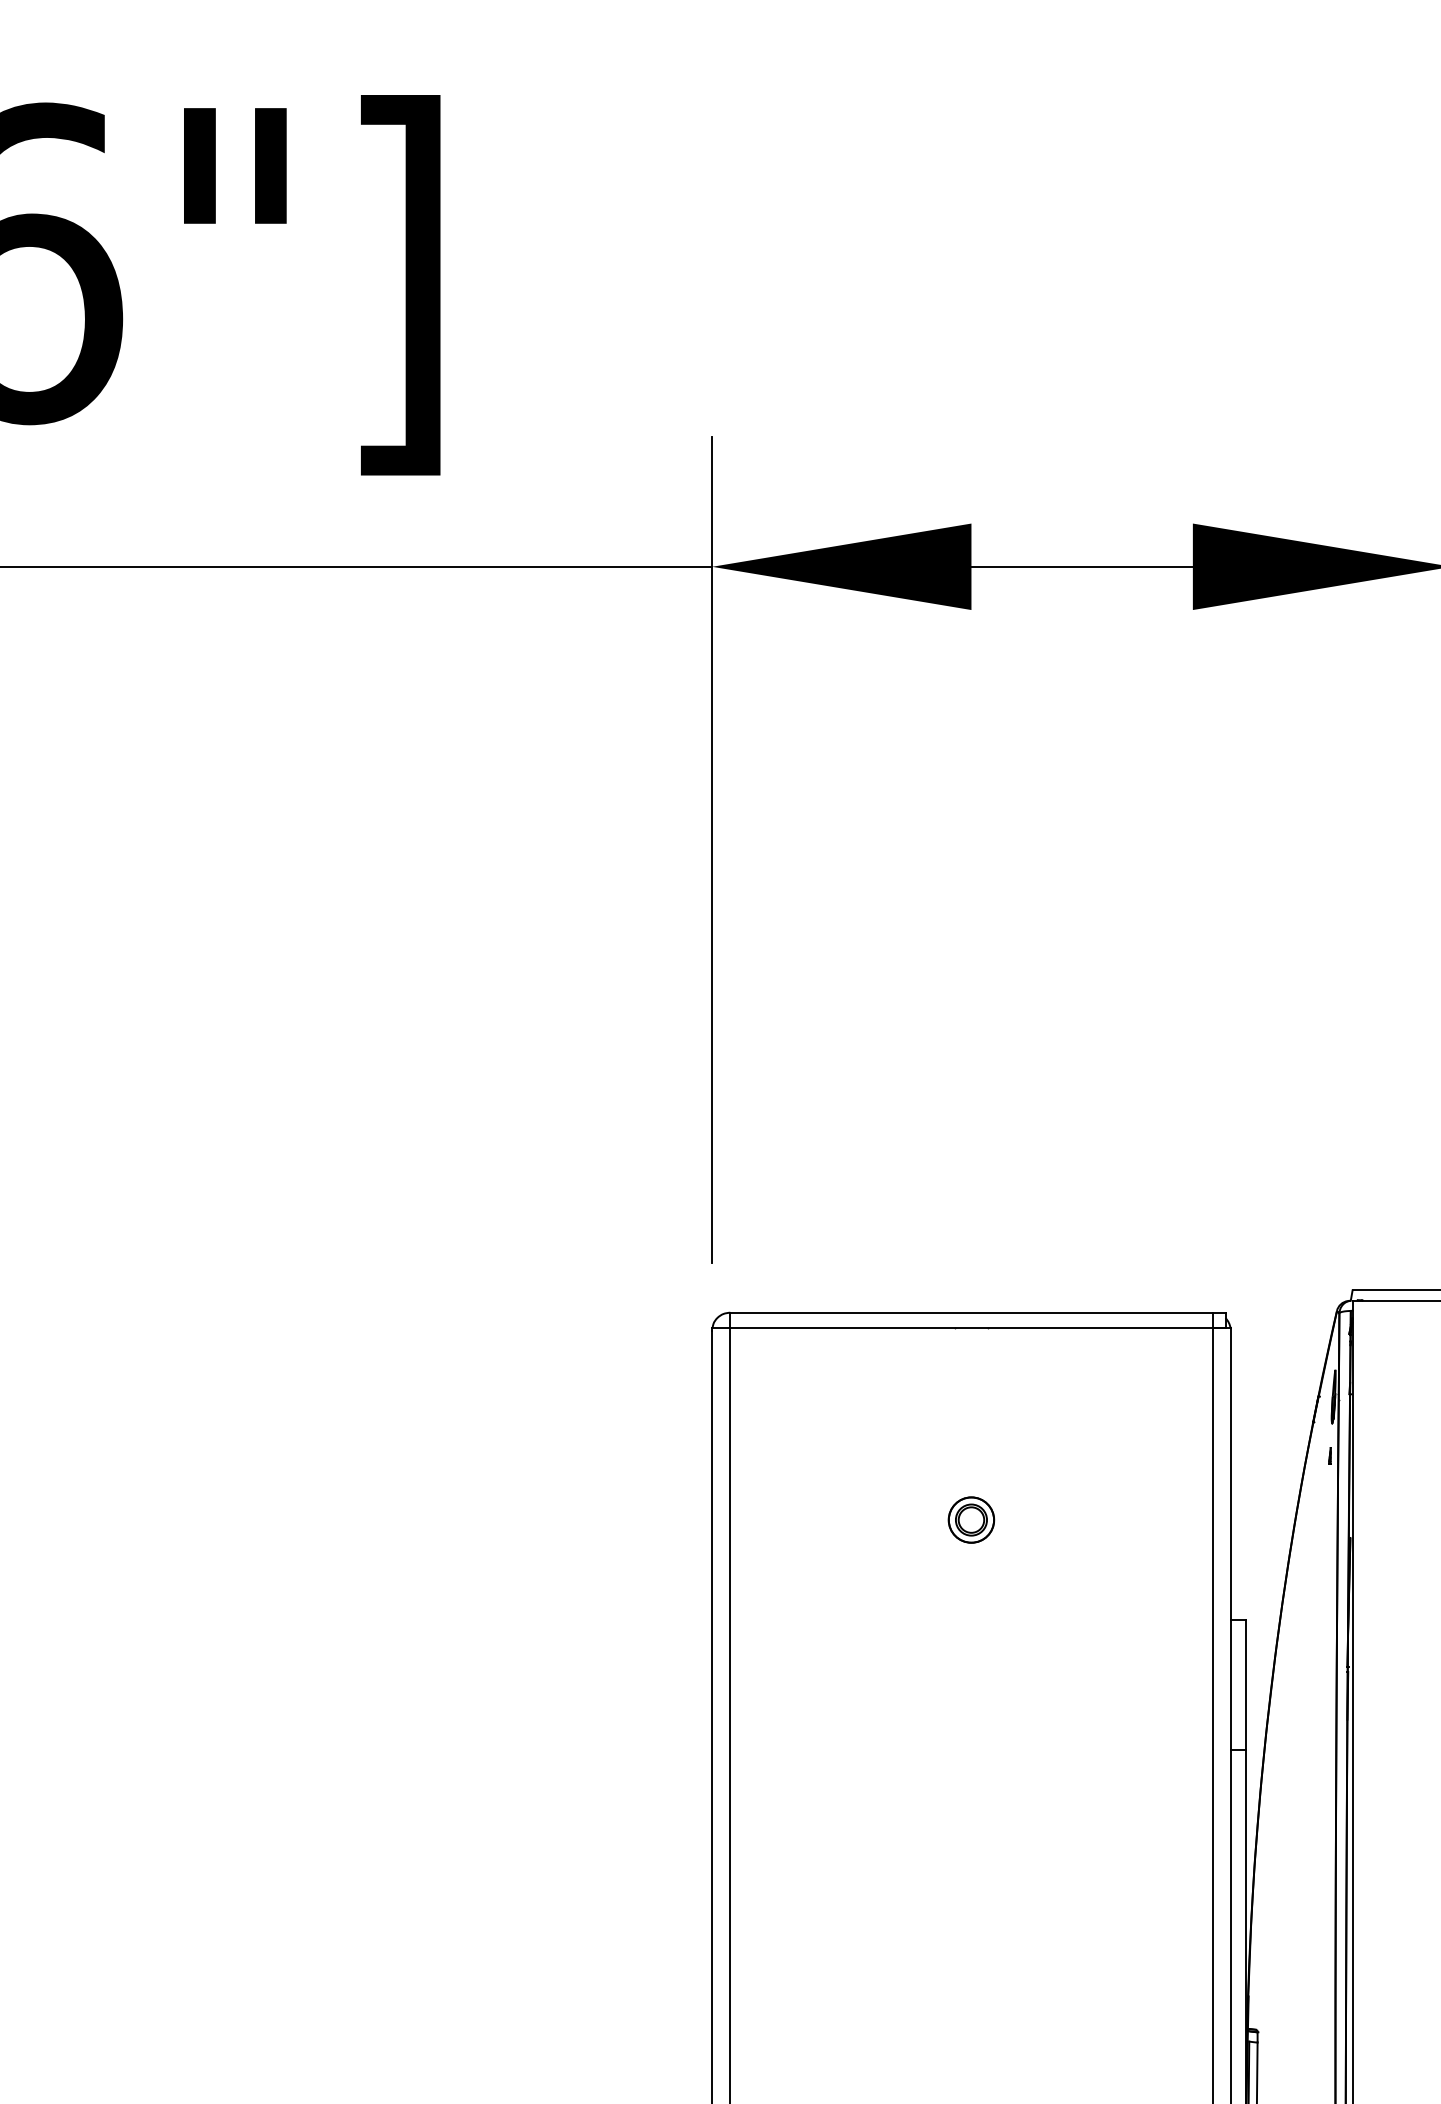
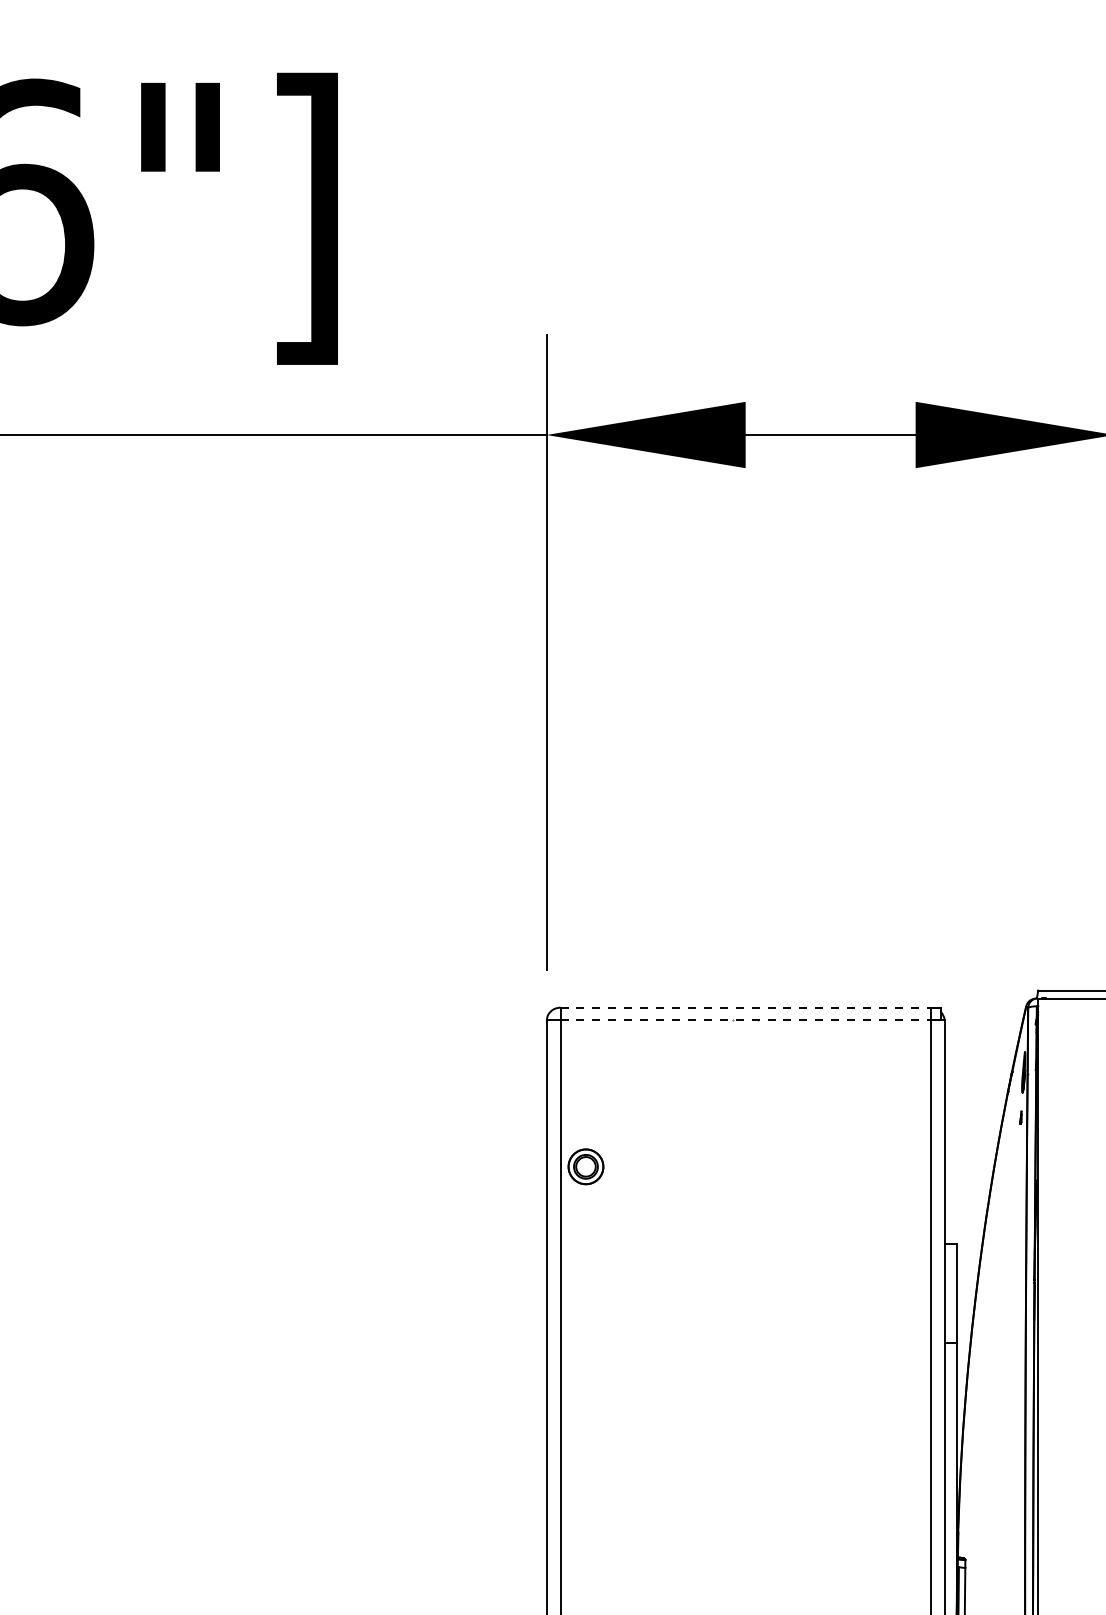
line: (971, 1312) -> (745, 1007), solid -> dashed
line: (971, 1328) -> (745, 1019), solid -> dashed
part: (971, 1519) -> (586, 1166), moved

